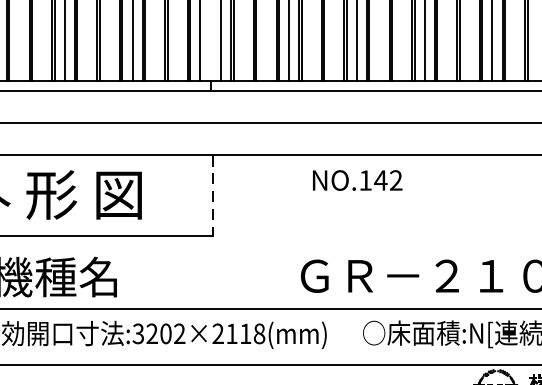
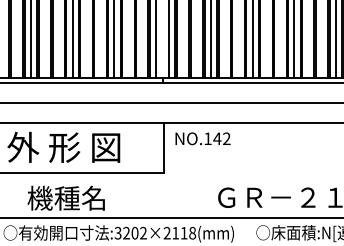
text: (356, 180) -> (202, 138), moved
line: (213, 196) -> (164, 148), dashed -> solid

